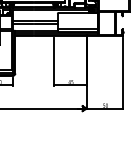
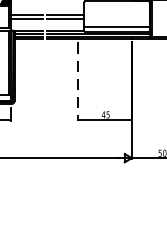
line: (54, 61) -> (78, 80), solid -> dashed

